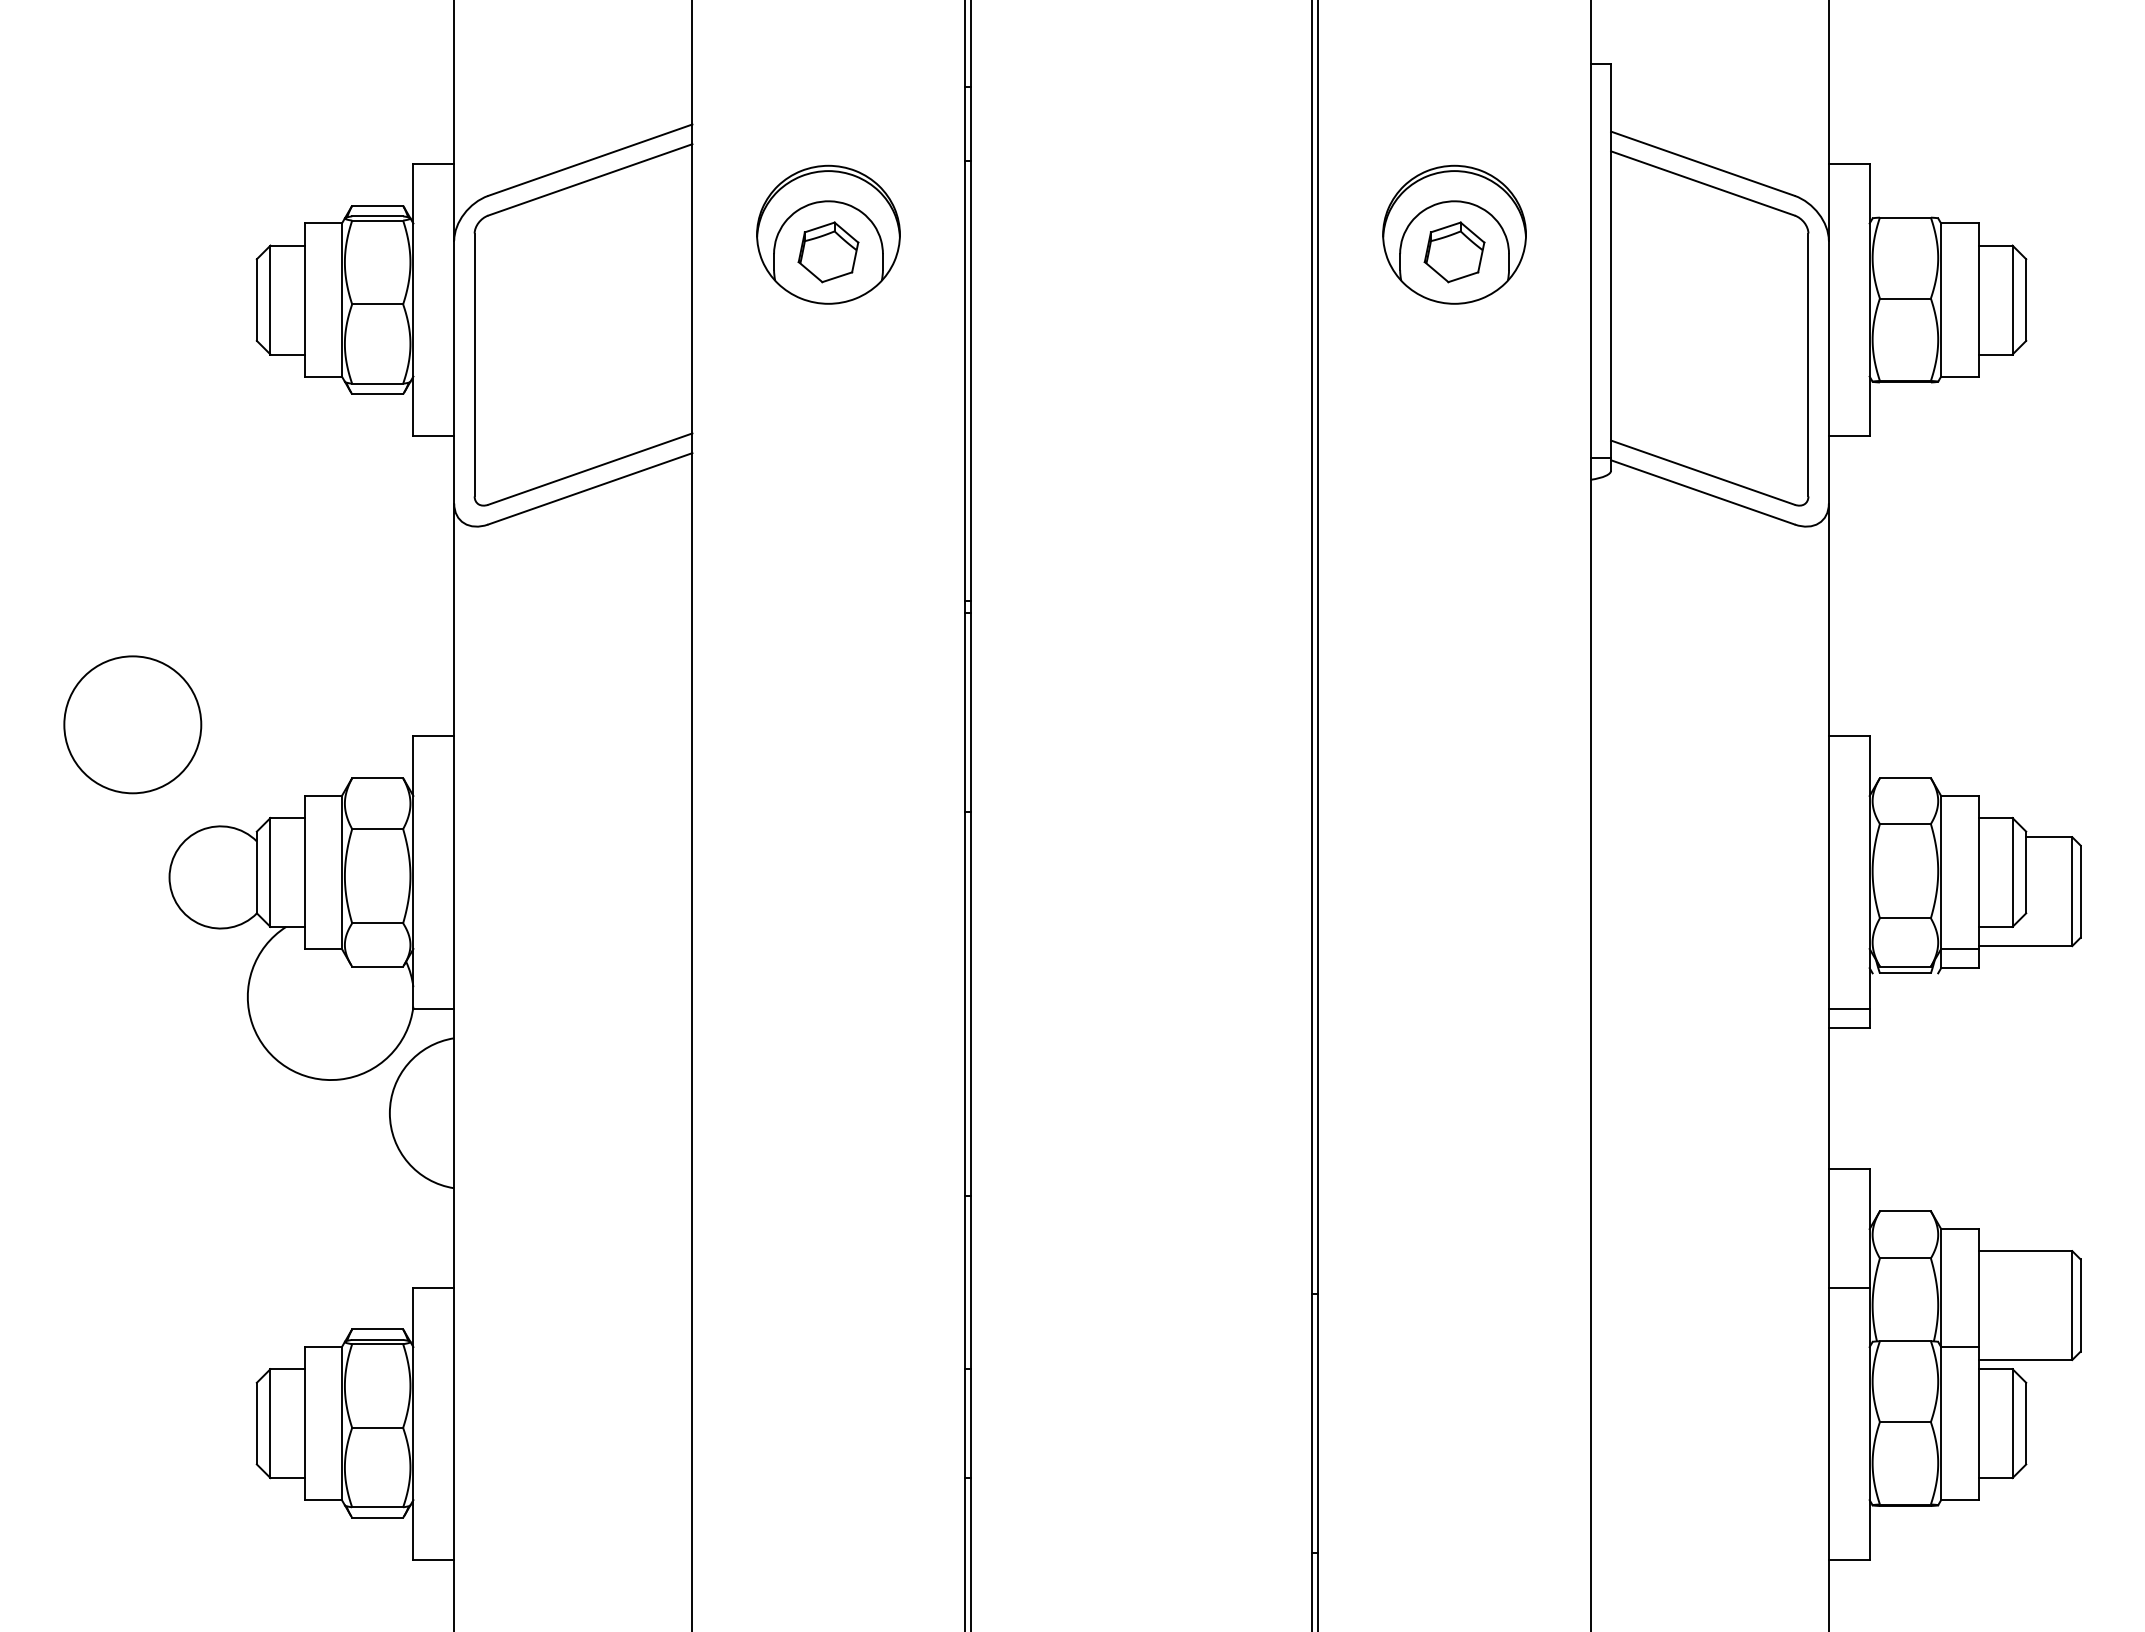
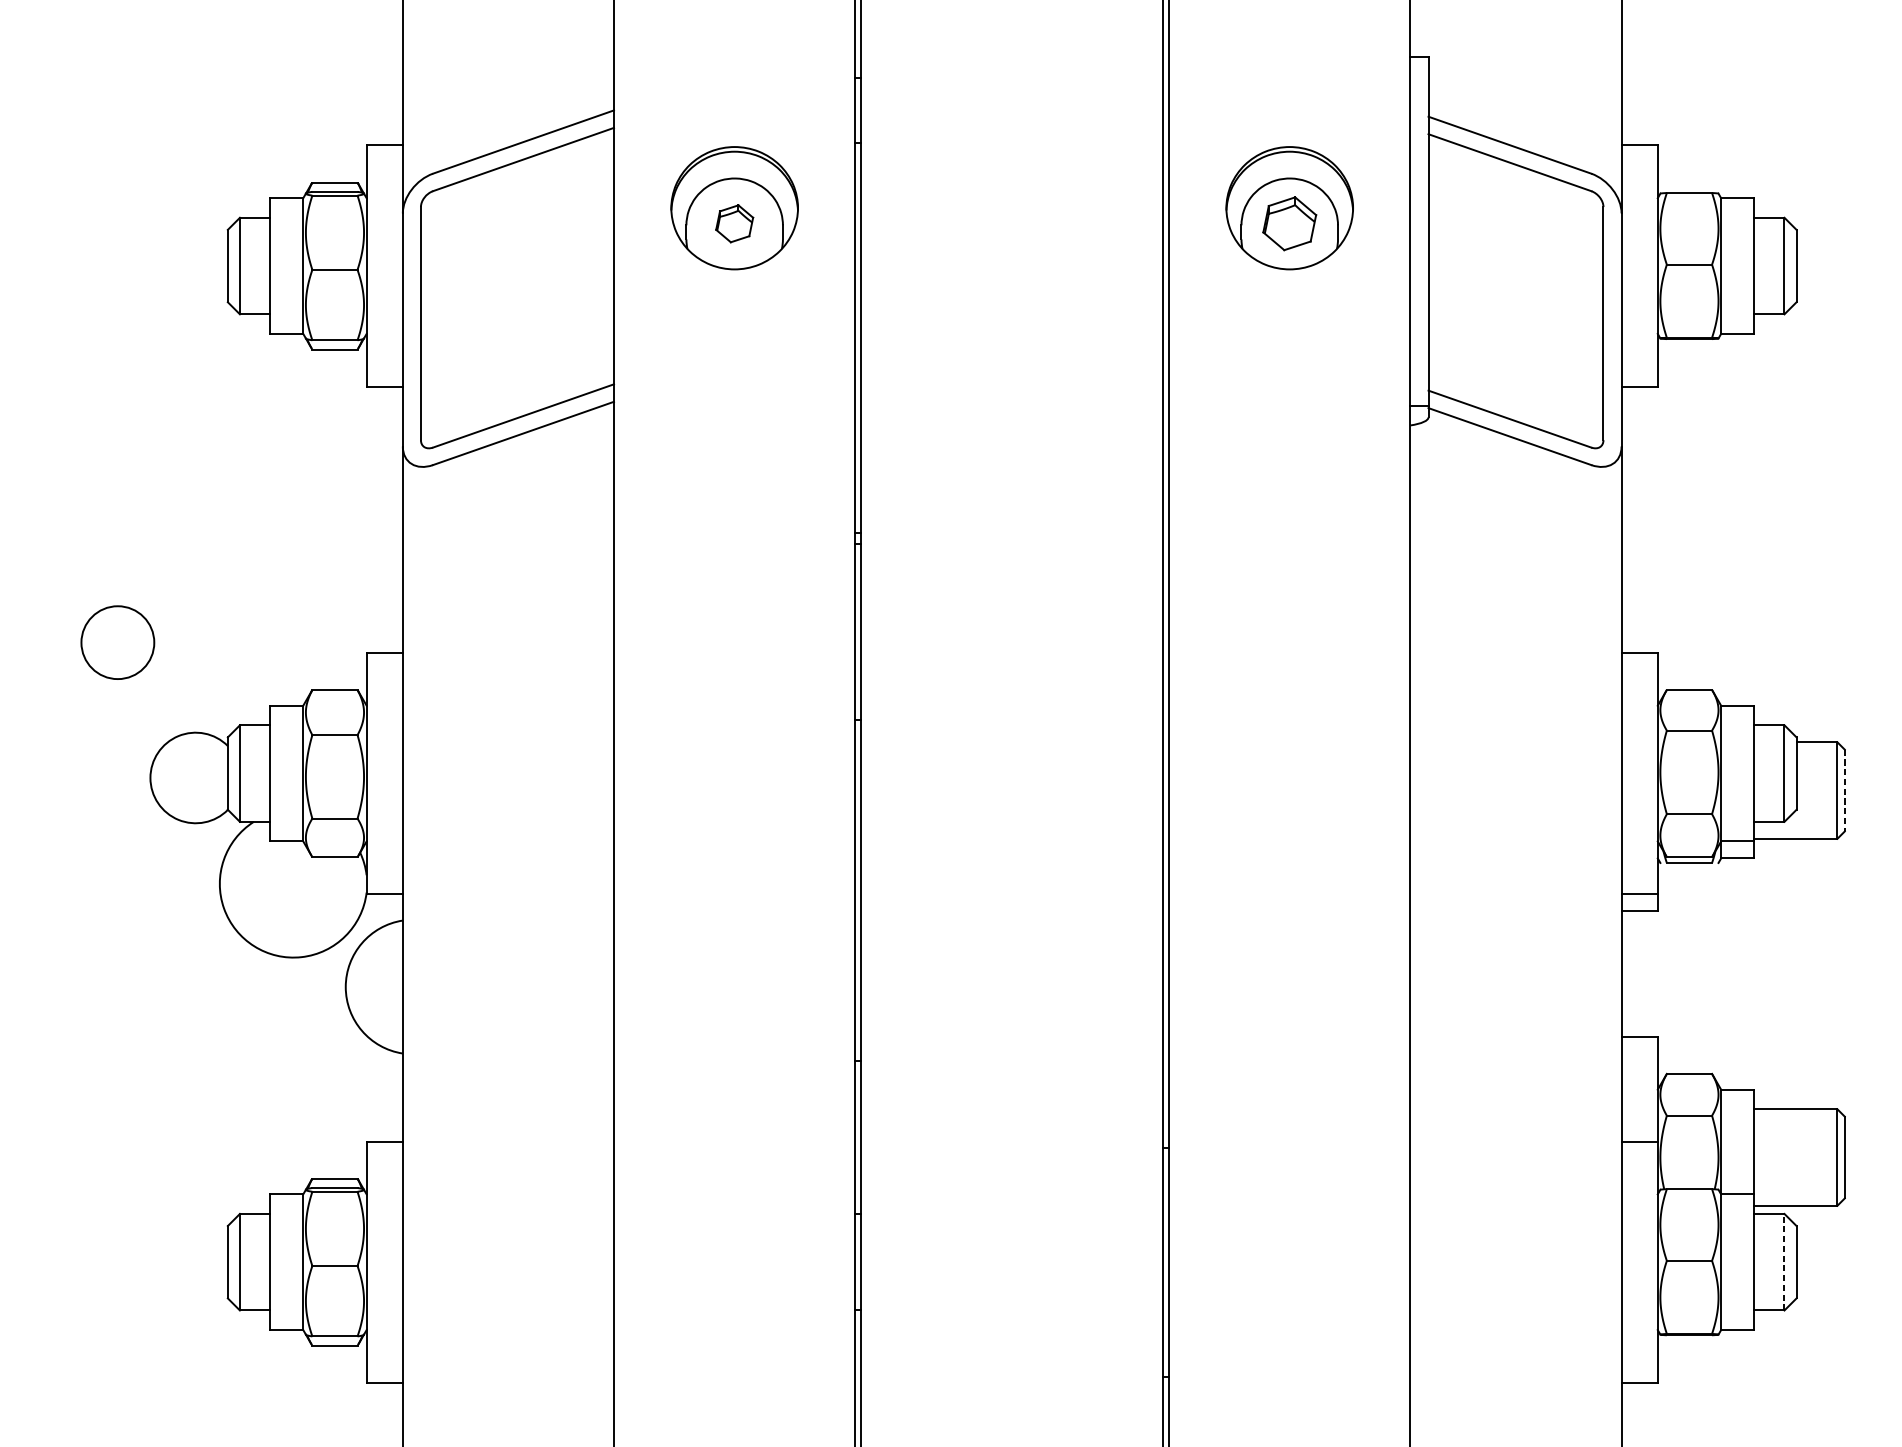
part: (828, 252) -> (734, 223), size x0.7
circle: (132, 724) -> (117, 642), size x0.6
line: (2080, 892) -> (1844, 791), solid -> dashed
line: (2012, 1423) -> (1784, 1262), solid -> dashed

